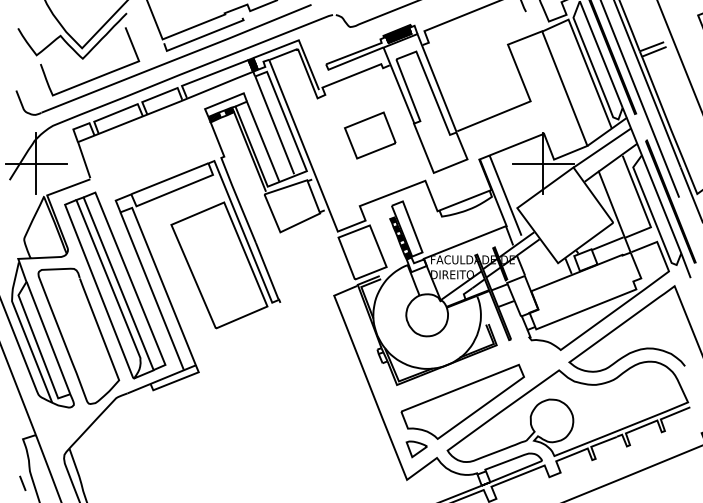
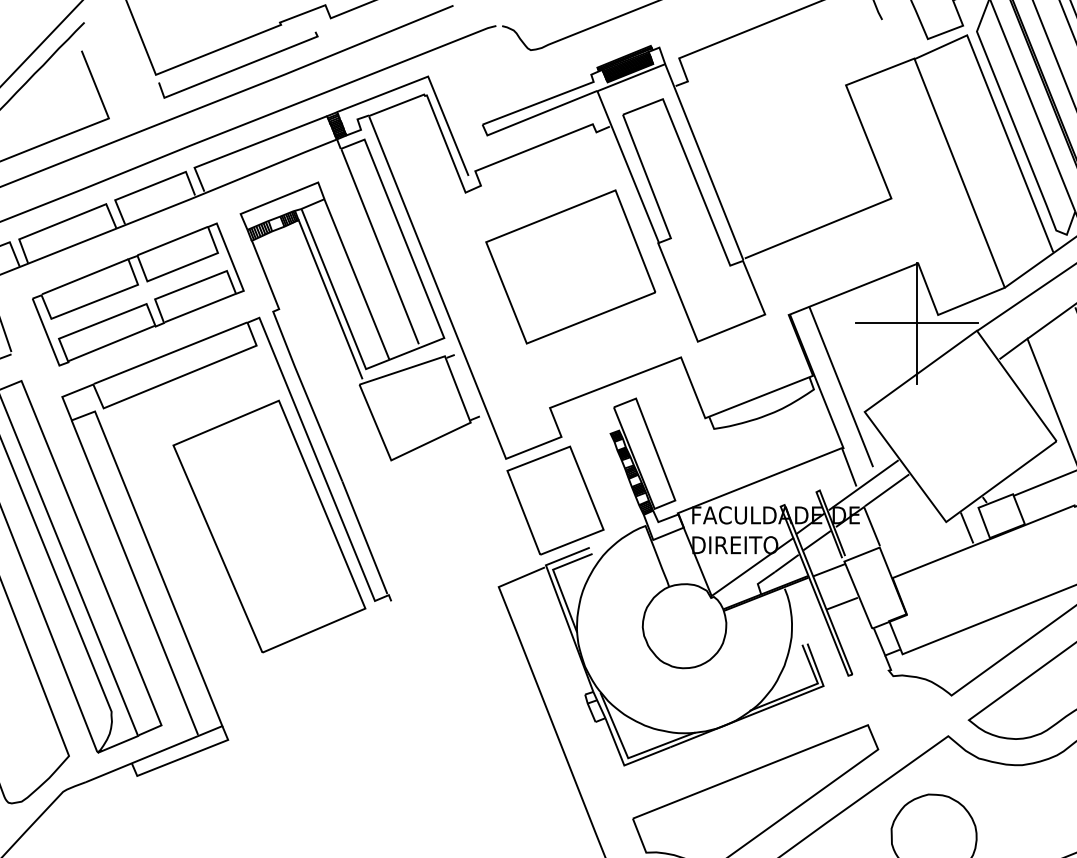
part: (370, 135) -> (571, 266), size x1.67
part: (153, 148) -> (137, 292), added

